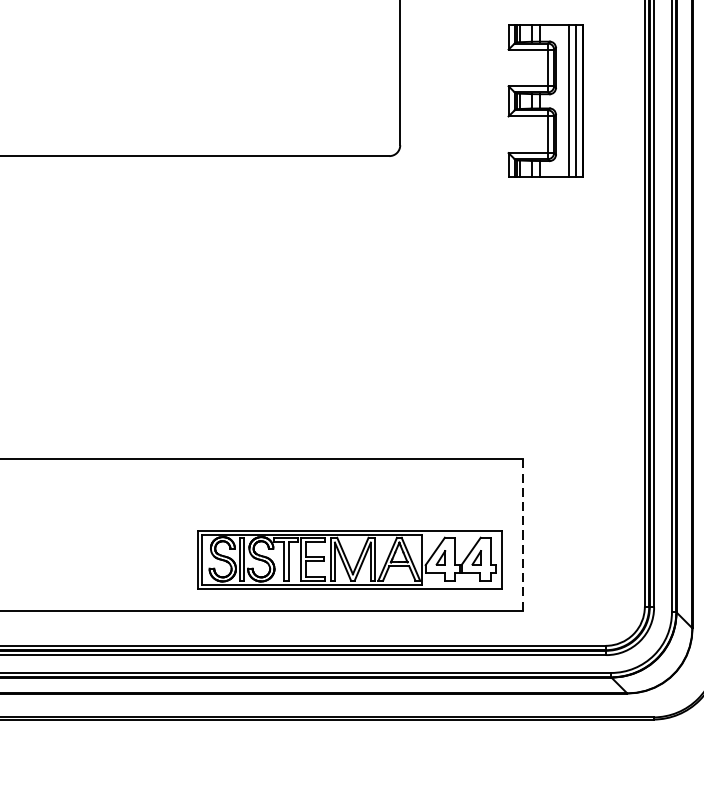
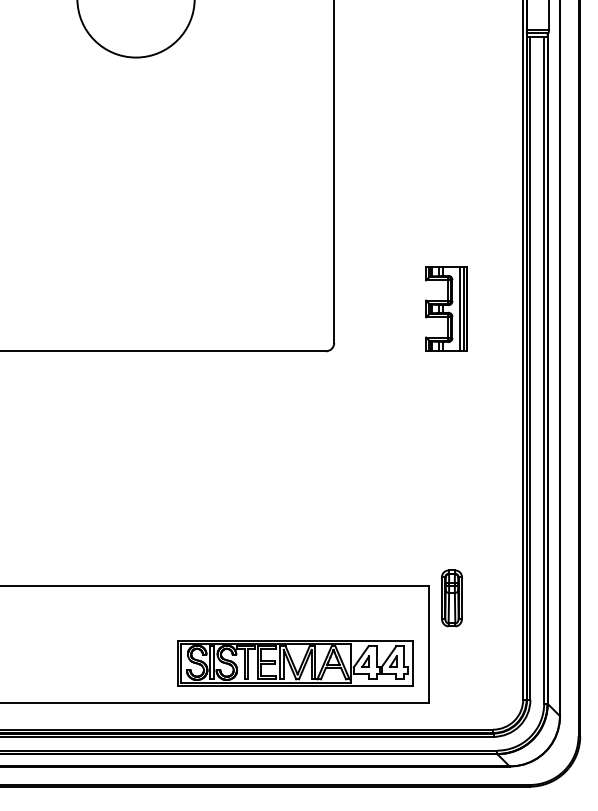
part: (545, 100) -> (446, 308), size x0.71
part: (552, 476) -> (451, 598), added
line: (523, 535) -> (429, 644), dashed -> solid

